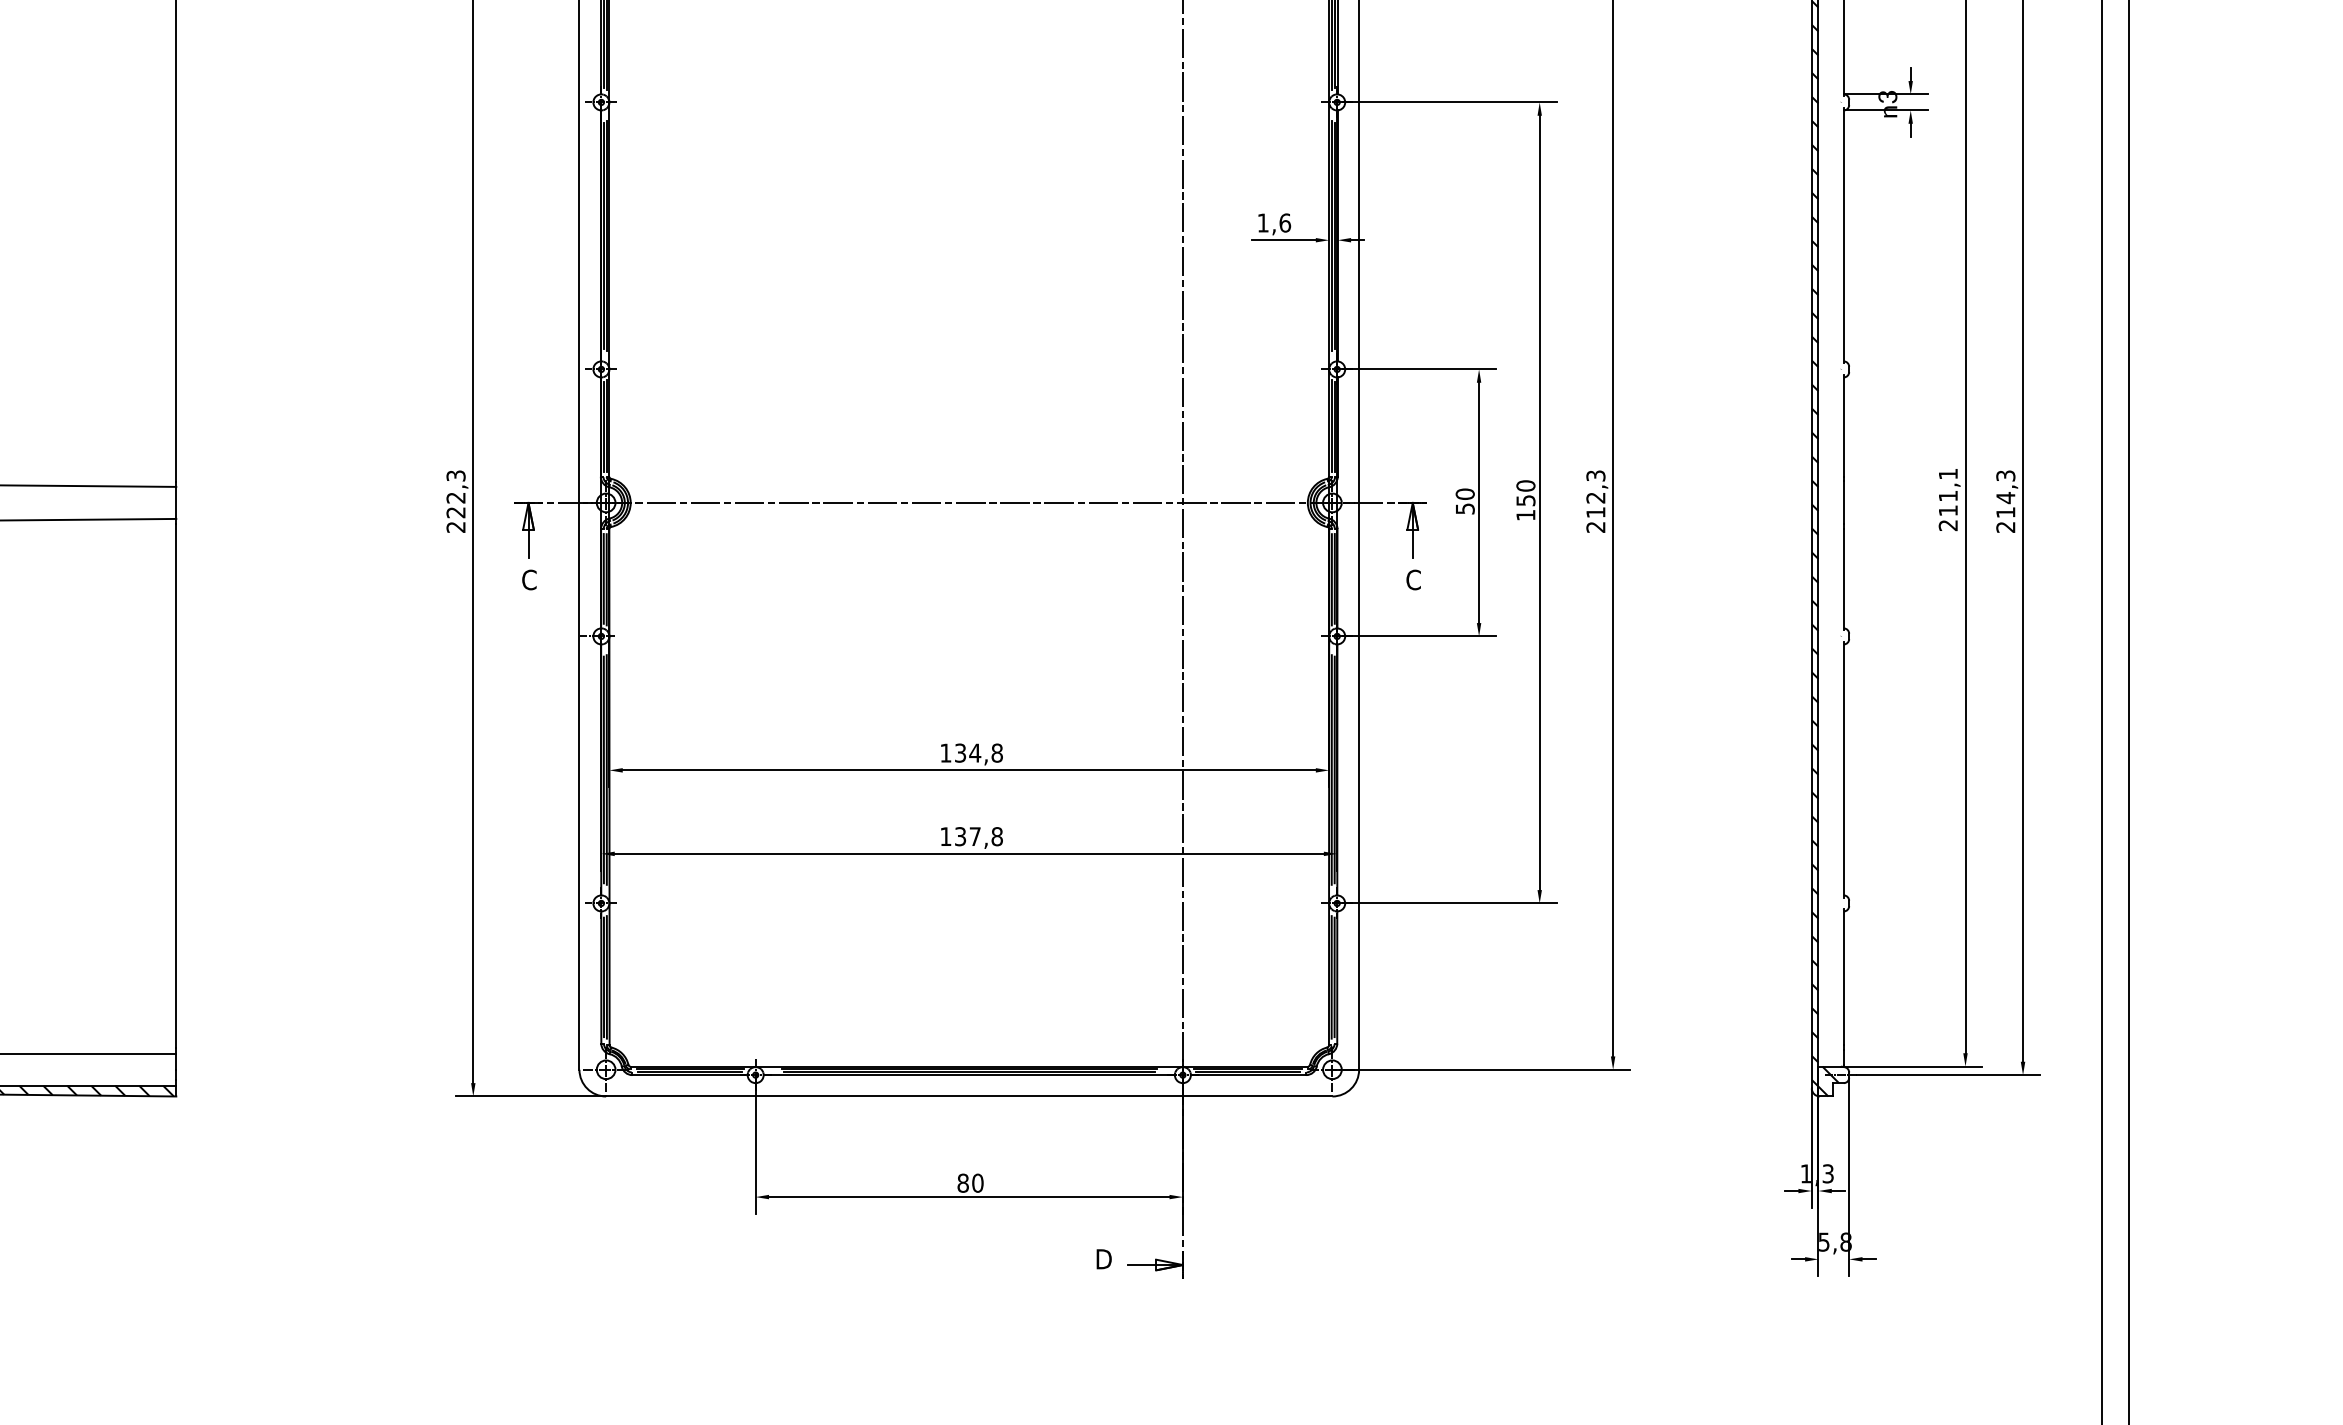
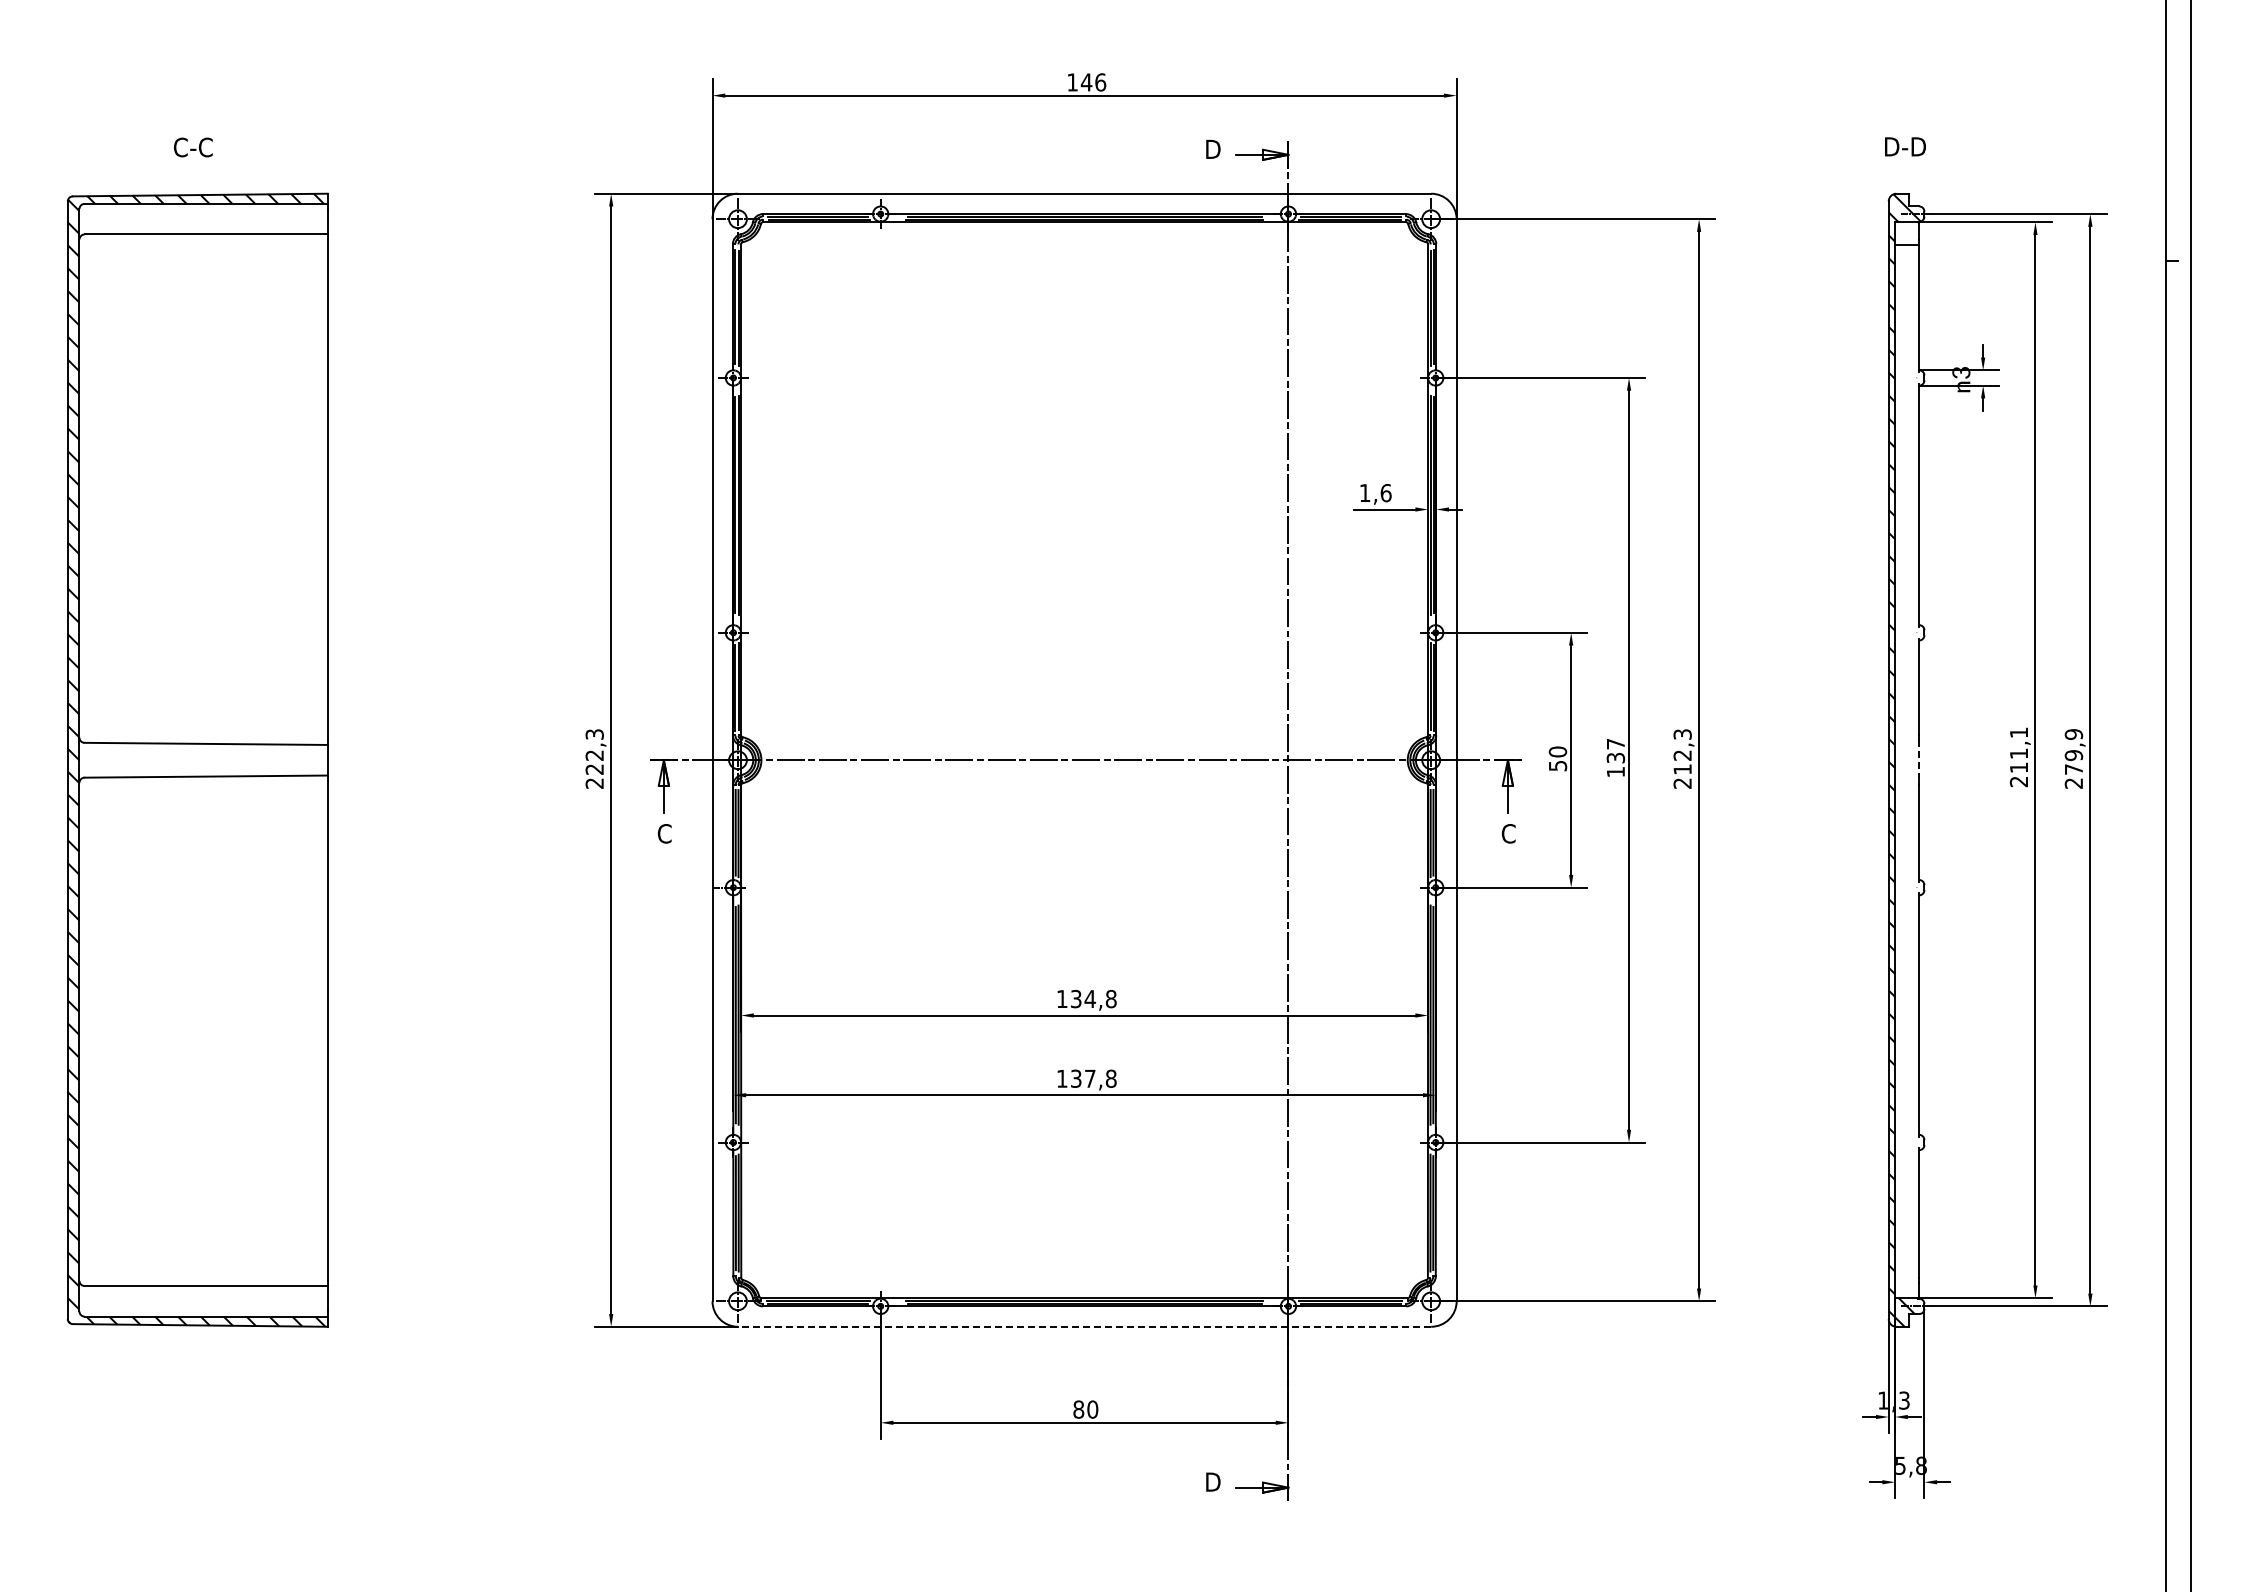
text: (1525, 492) -> (1615, 750), 150 -> 137
text: (2005, 493) -> (2073, 751), 214,3 -> 279,9
line: (1844, 503) -> (1919, 760), solid -> dashed
line: (969, 1096) -> (1084, 1326), solid -> dashed

